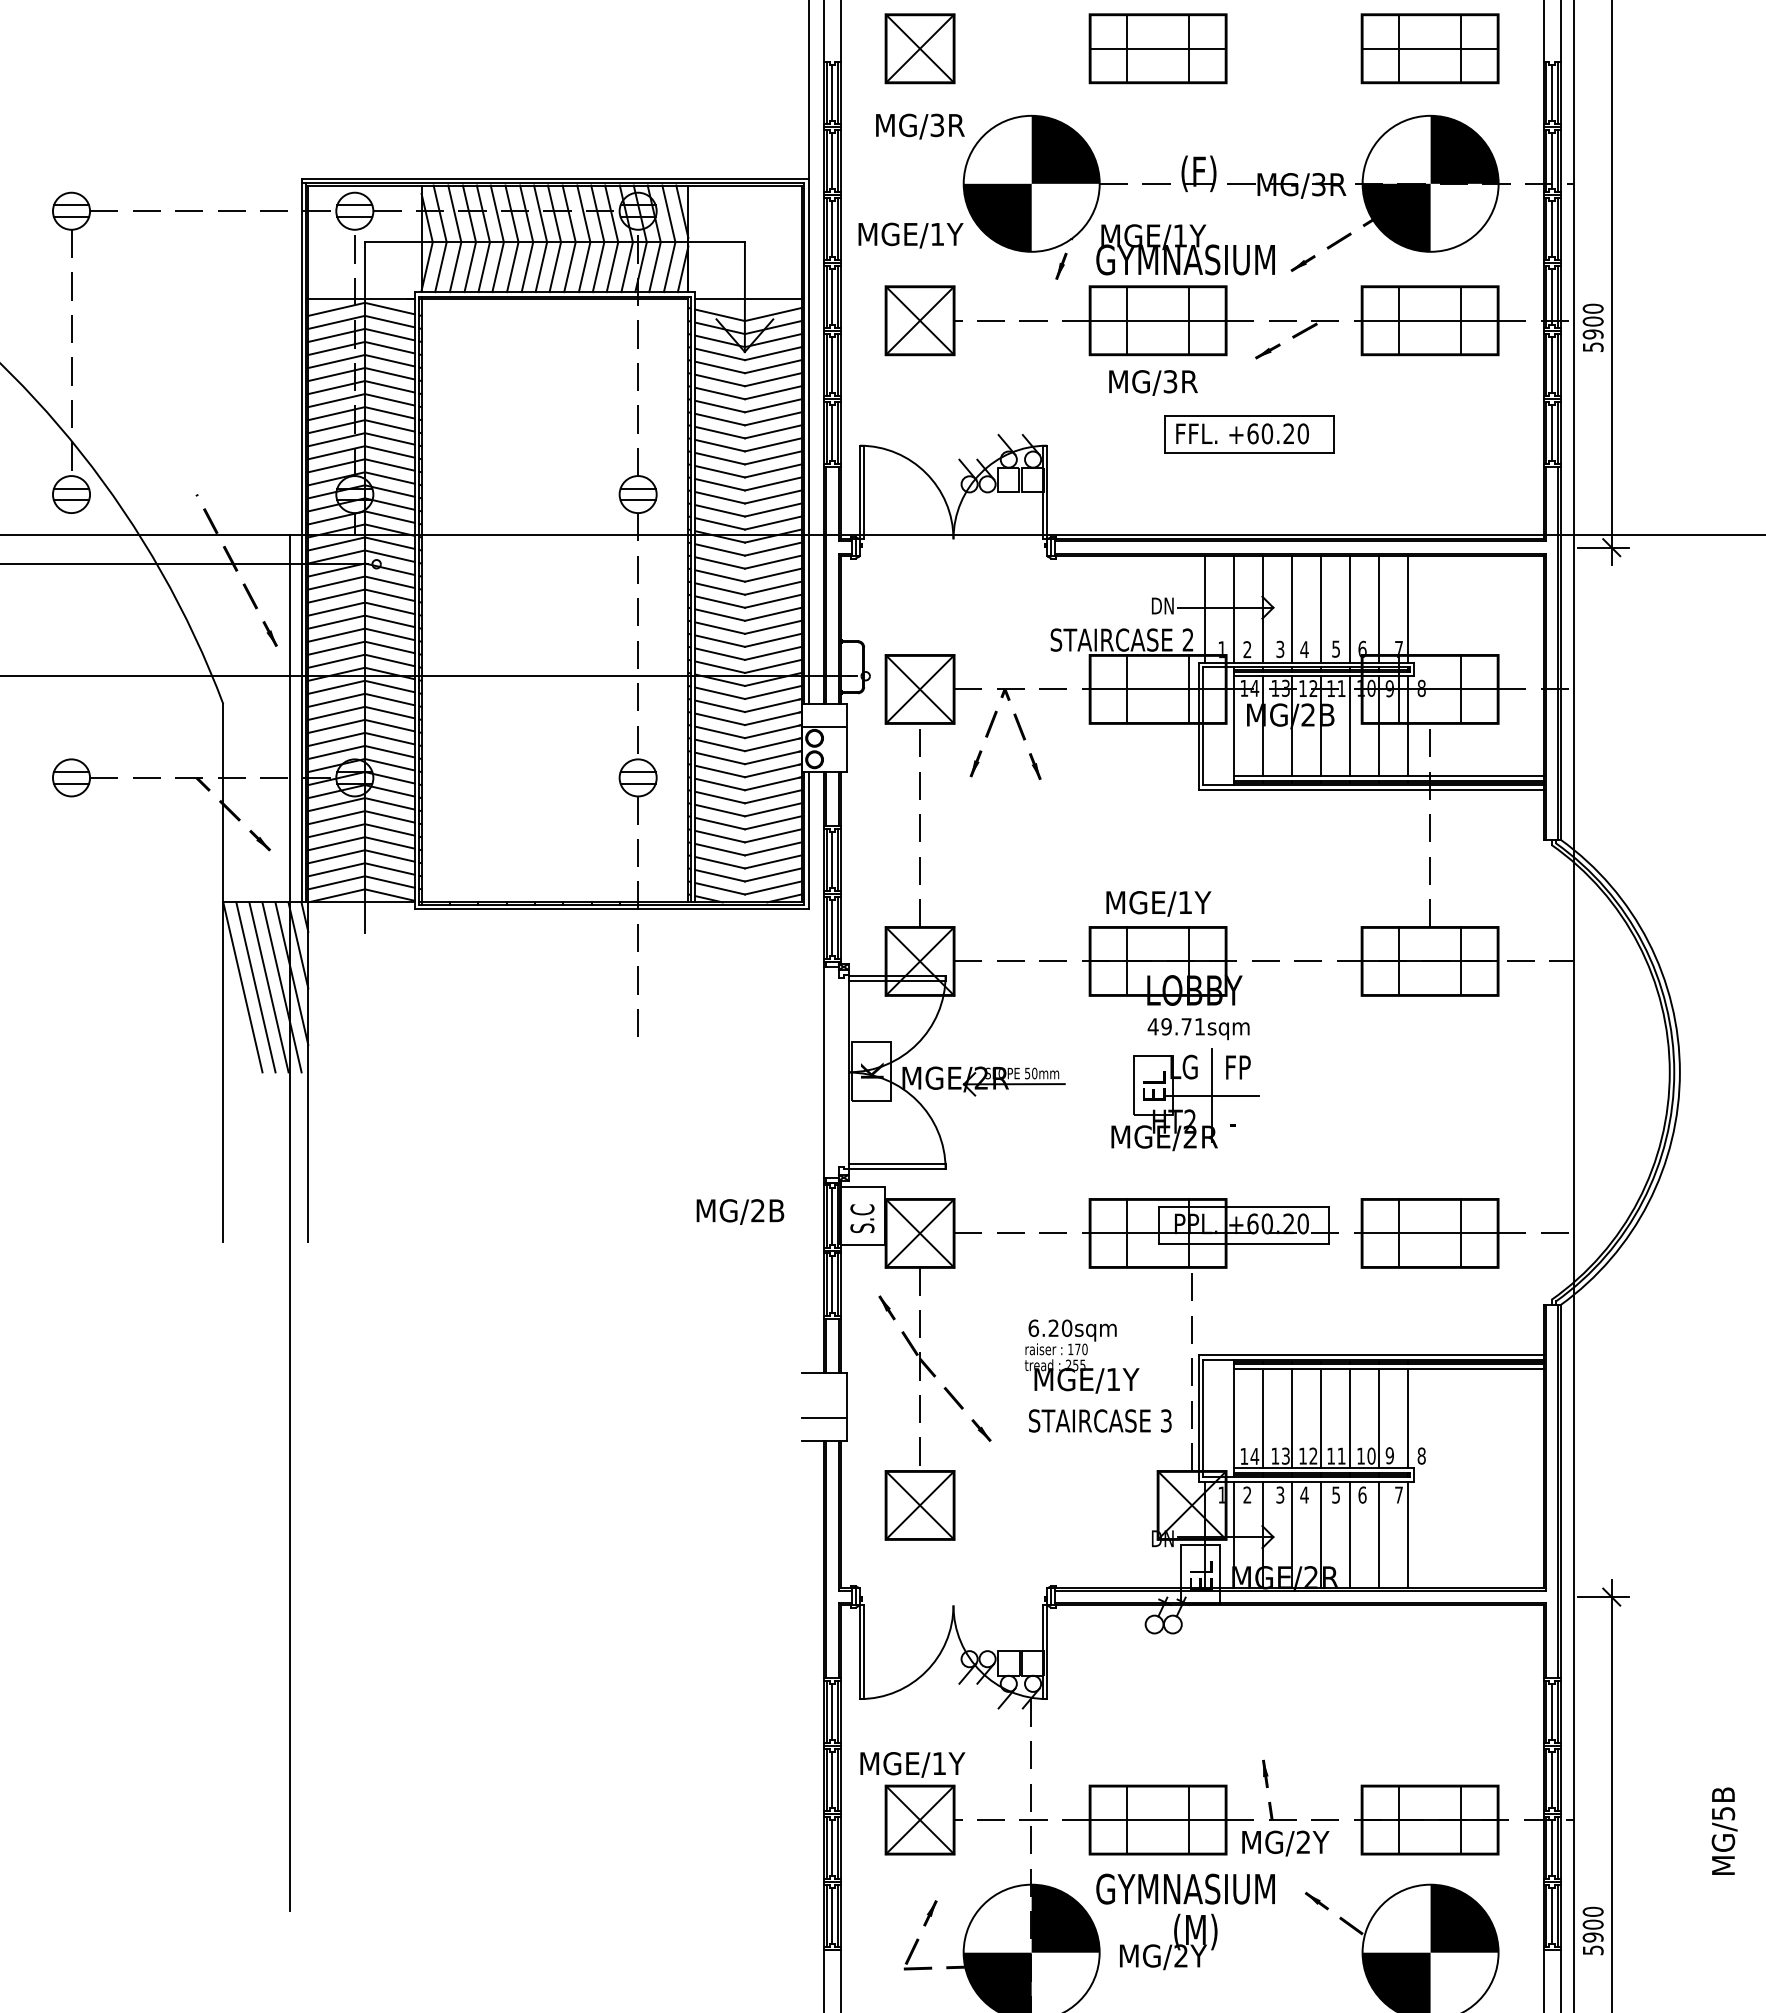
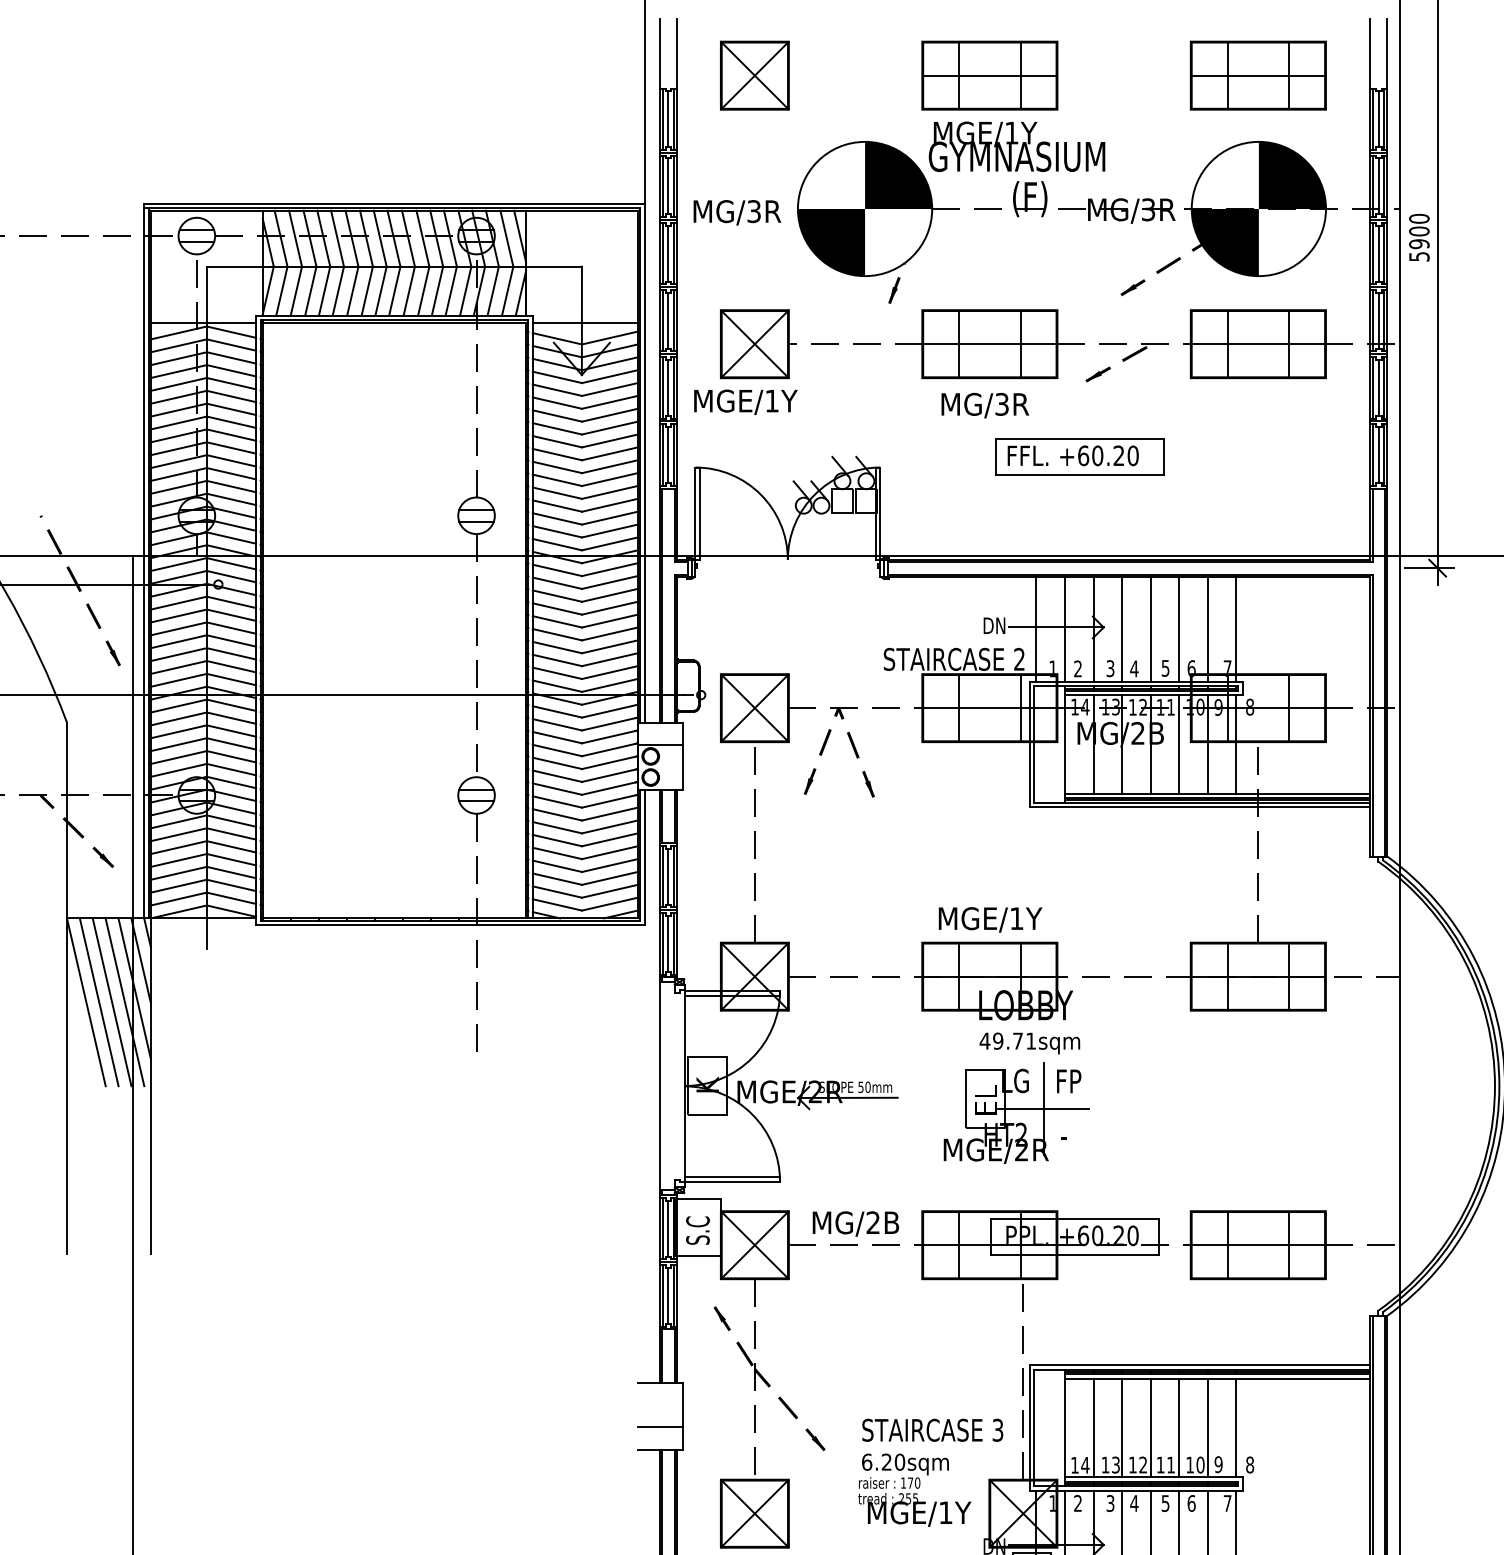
text: (920, 126) -> (737, 212), moved
text: (910, 235) -> (745, 402), moved
text: (1185, 249) -> (1016, 146), moved
text: (1592, 327) -> (1418, 237), moved
text: (740, 1211) -> (855, 1223), moved
text: (1081, 1356) -> (914, 1490), moved

